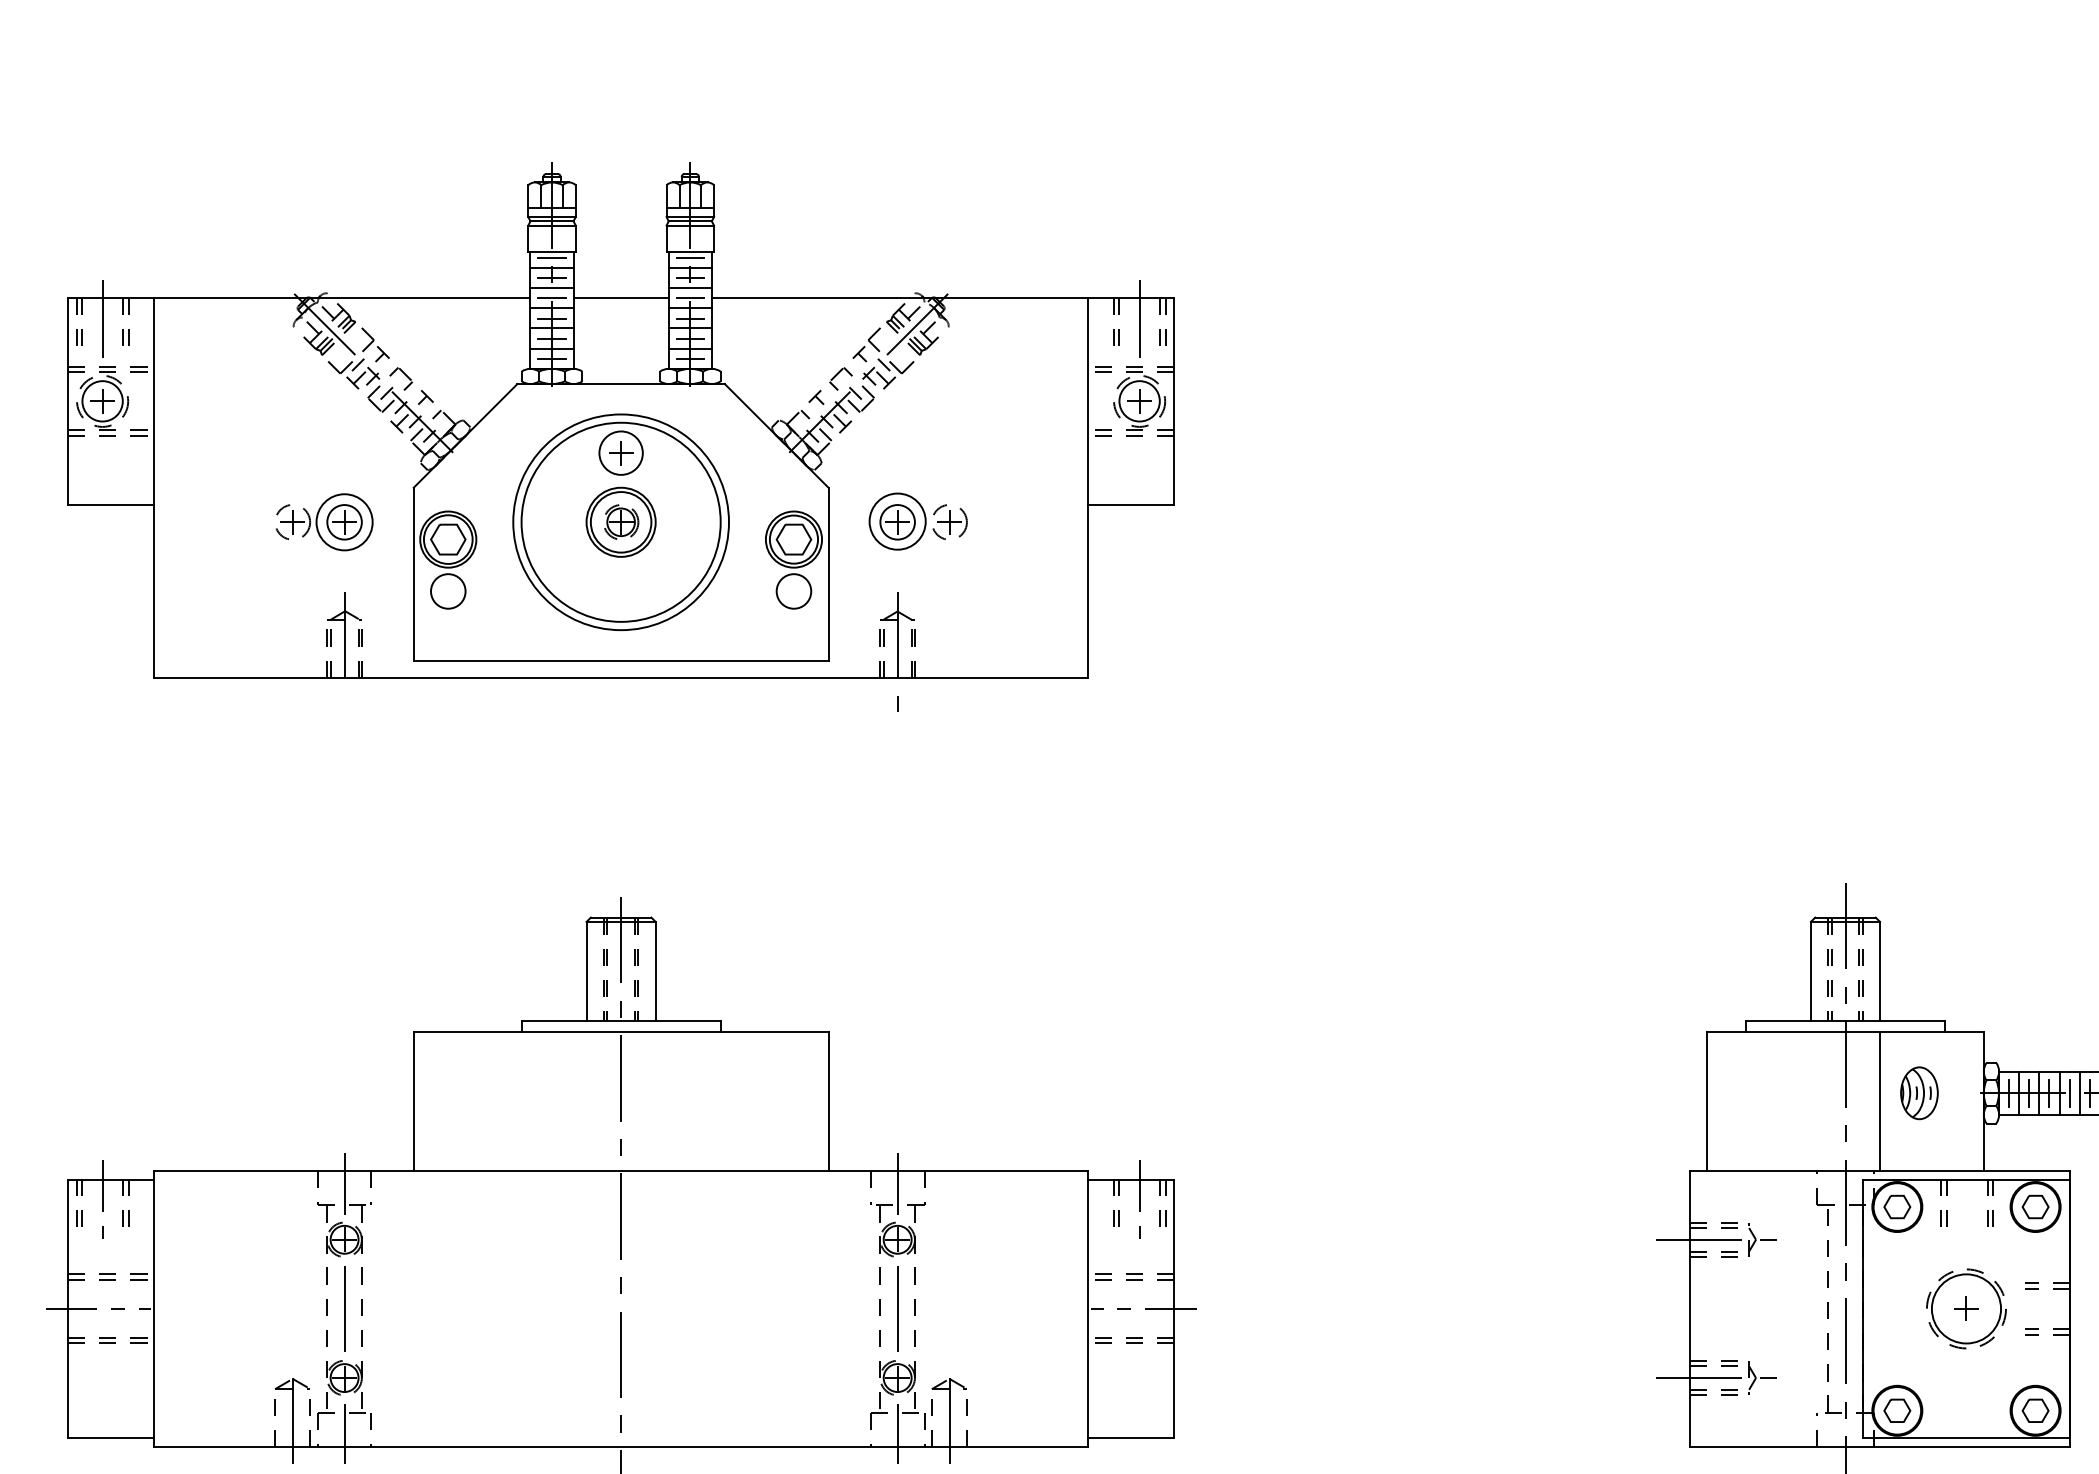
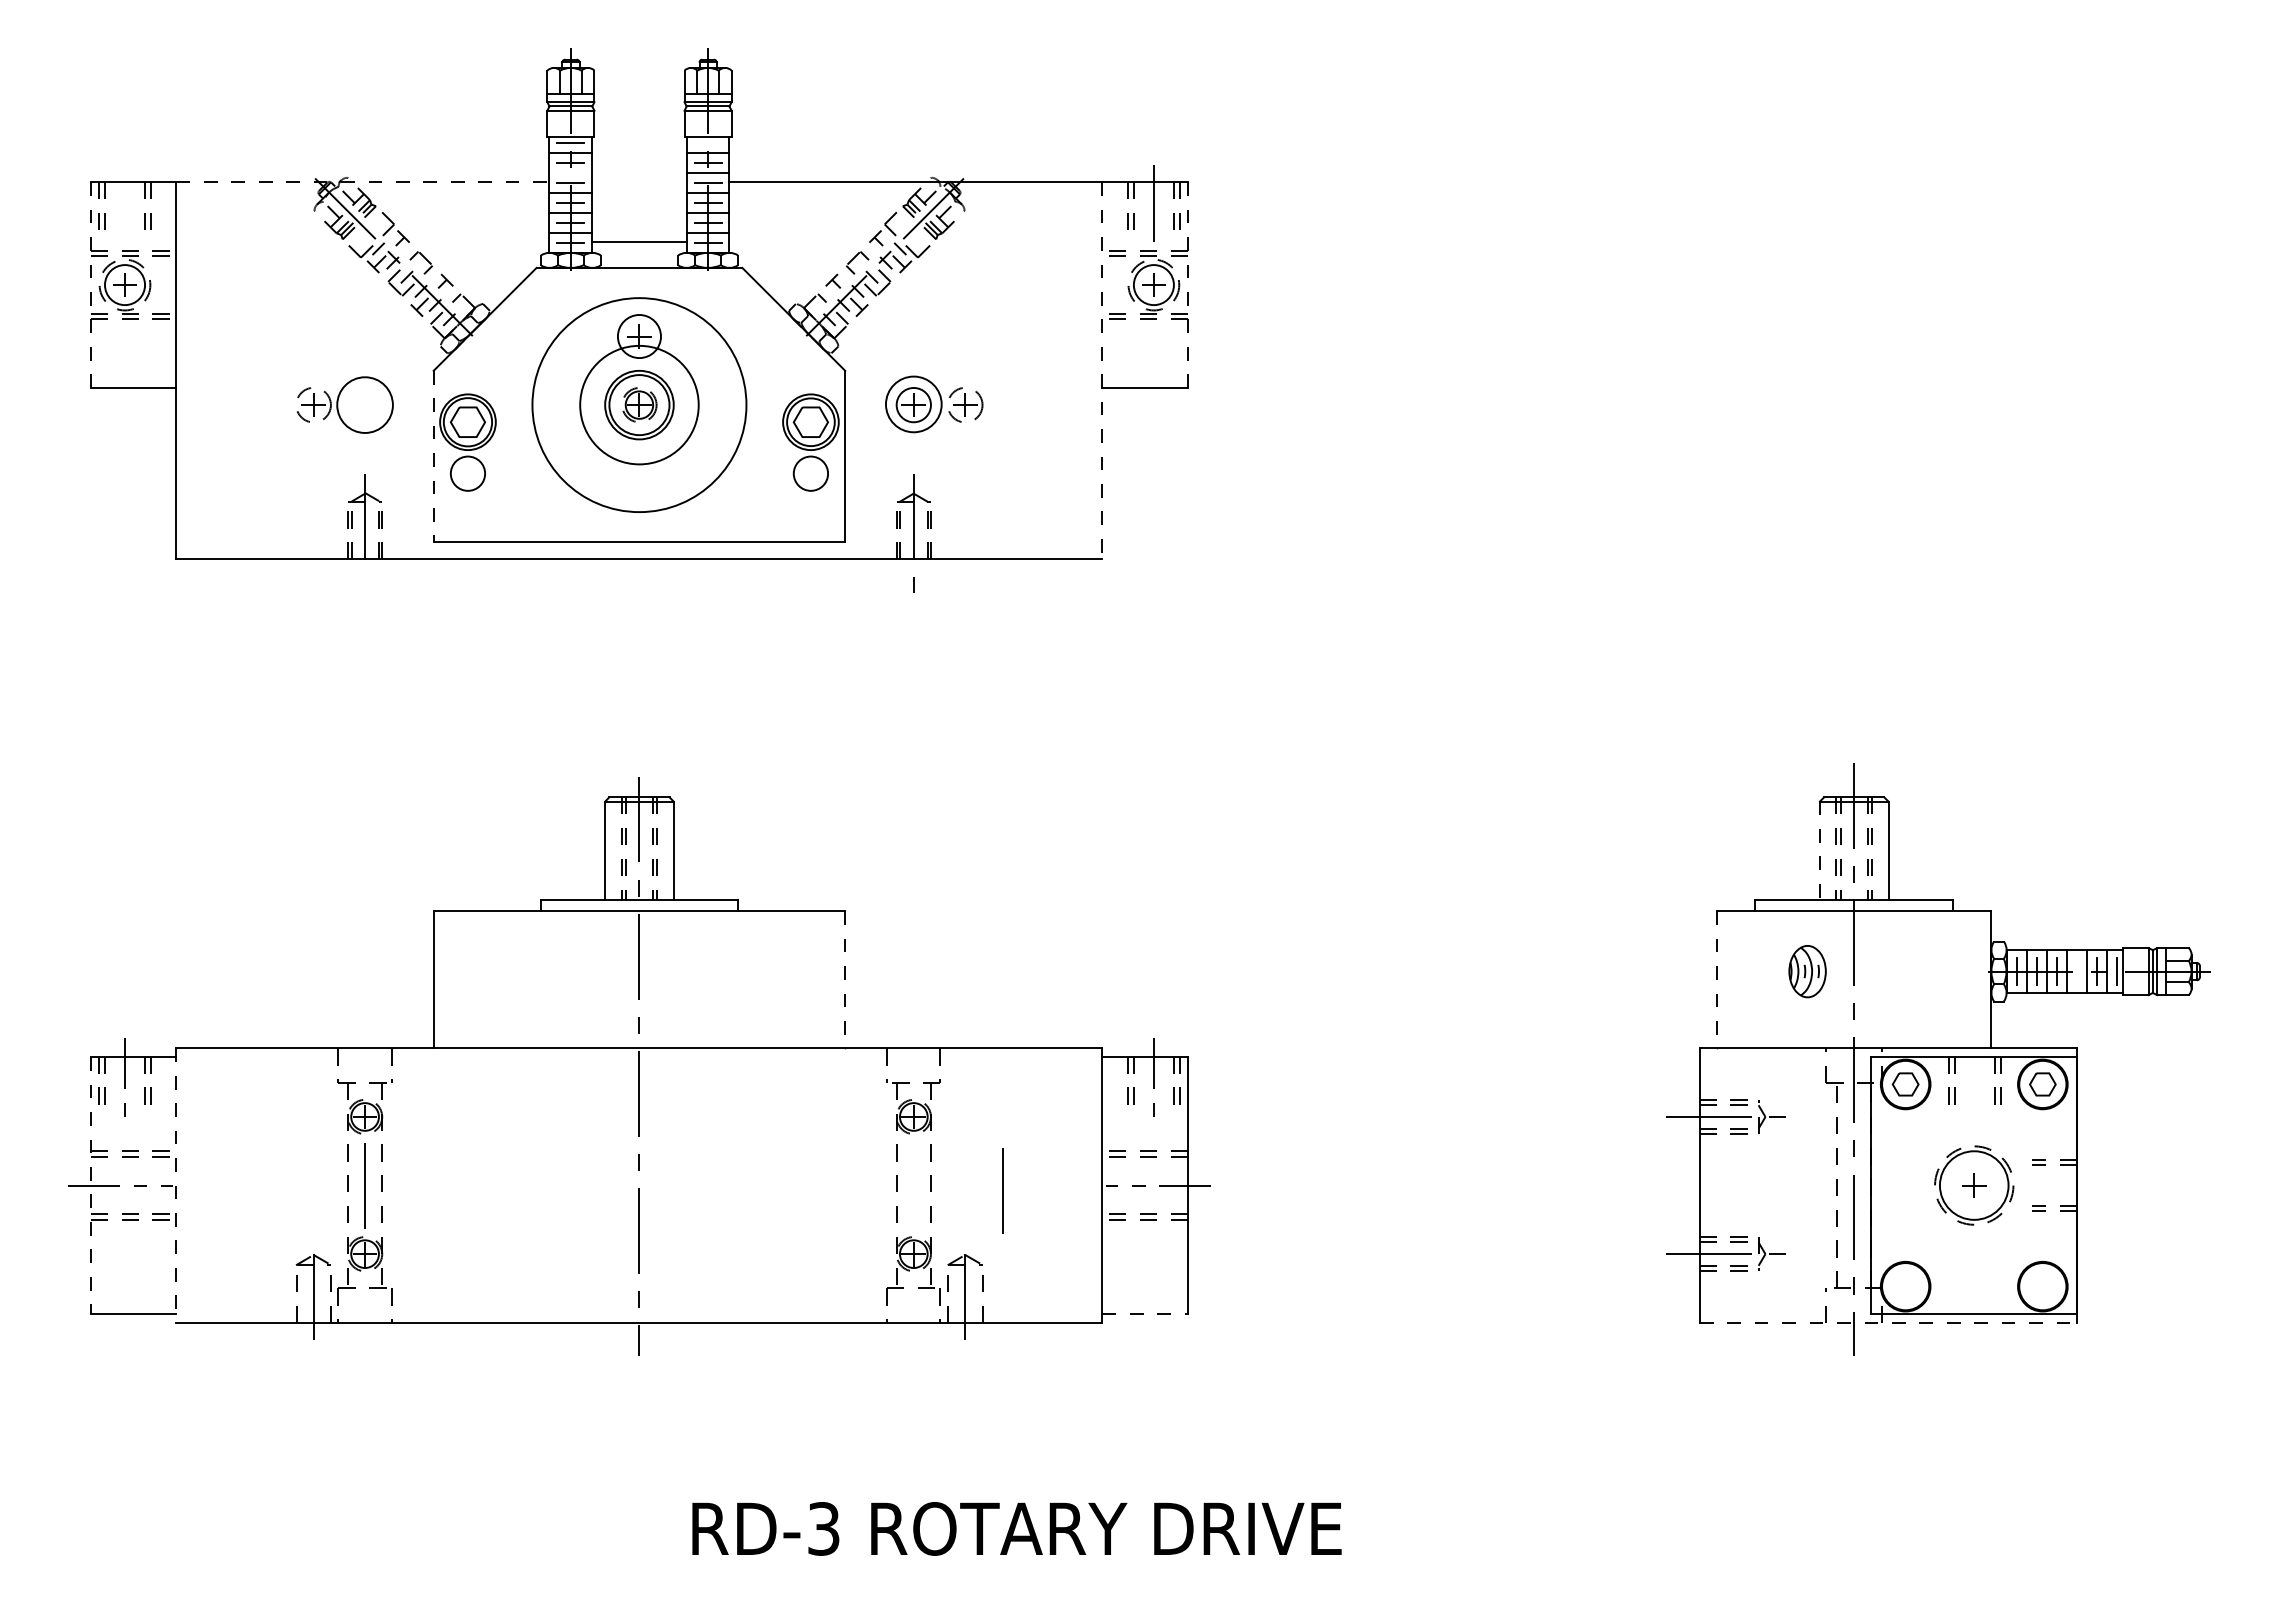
line: (689, 257) -> (707, 142), removed
line: (551, 287) -> (570, 172), removed
line: (341, 297) -> (362, 182), solid -> dashed
line: (621, 297) -> (639, 242), moved
line: (103, 318) -> (125, 202), removed
line: (67, 401) -> (90, 285), solid -> dashed
line: (1174, 401) -> (1188, 285), solid -> dashed
line: (1087, 487) -> (1102, 370), solid -> dashed
circle: (621, 521) -> (639, 404), size x0.6
part: (345, 522) -> (365, 405), removed
line: (413, 574) -> (433, 456), solid -> dashed
line: (1810, 972) -> (1819, 851), solid -> dashed
part: (1919, 1093) -> (1807, 971), moved
line: (2069, 1093) -> (2076, 971), removed
line: (828, 1101) -> (845, 979), solid -> dashed
line: (1707, 1101) -> (1717, 979), solid -> dashed
line: (1880, 1101) -> (1888, 979), removed
line: (345, 1183) -> (365, 1061), removed
line: (897, 1183) -> (913, 1061), removed
line: (897, 1308) -> (1002, 1190), moved
line: (67, 1309) -> (90, 1186), solid -> dashed
line: (154, 1309) -> (176, 1186), solid -> dashed
part: (1897, 1410) -> (1905, 1286), removed
part: (2035, 1410) -> (2042, 1286), removed
line: (345, 1433) -> (365, 1309), removed
line: (897, 1433) -> (913, 1309), removed
line: (1131, 1437) -> (1145, 1313), solid -> dashed
line: (1880, 1446) -> (1888, 1322), solid -> dashed

